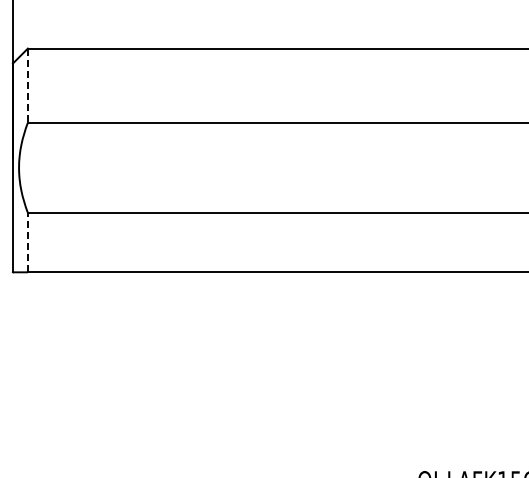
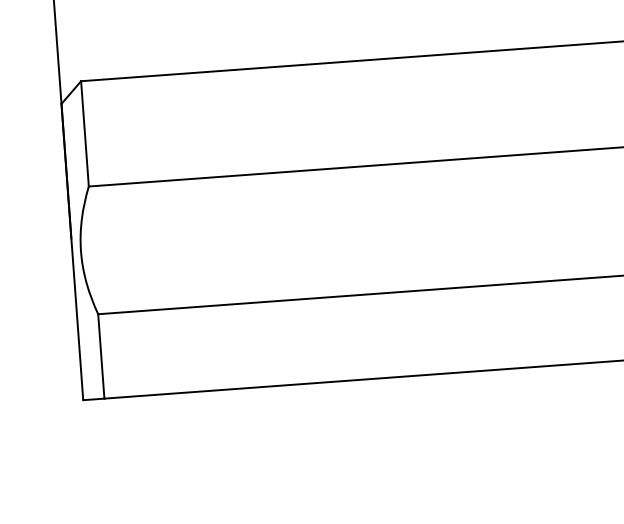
line: (27, 86) -> (84, 135), dashed -> solid
line: (27, 242) -> (100, 356), dashed -> solid

